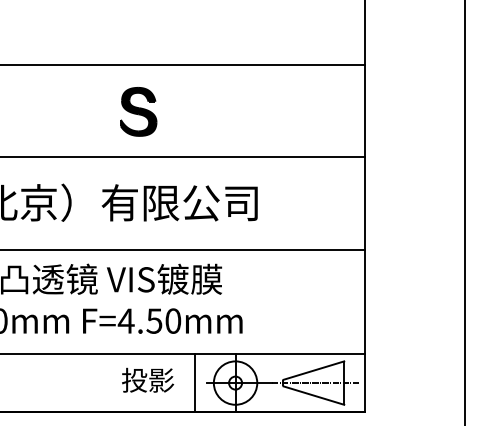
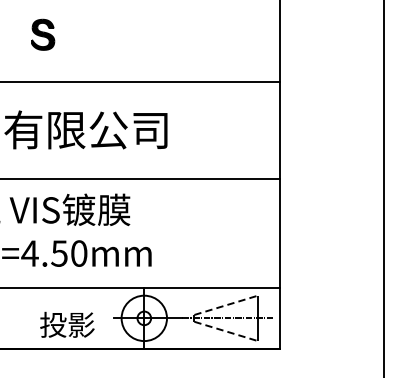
part: (138, 111) -> (42, 34), size x0.6
line: (313, 370) -> (225, 305), solid -> dashed
text: (148, 379) -> (67, 324), moved
line: (194, 383) -> (101, 318), removed
line: (313, 395) -> (225, 331), solid -> dashed

